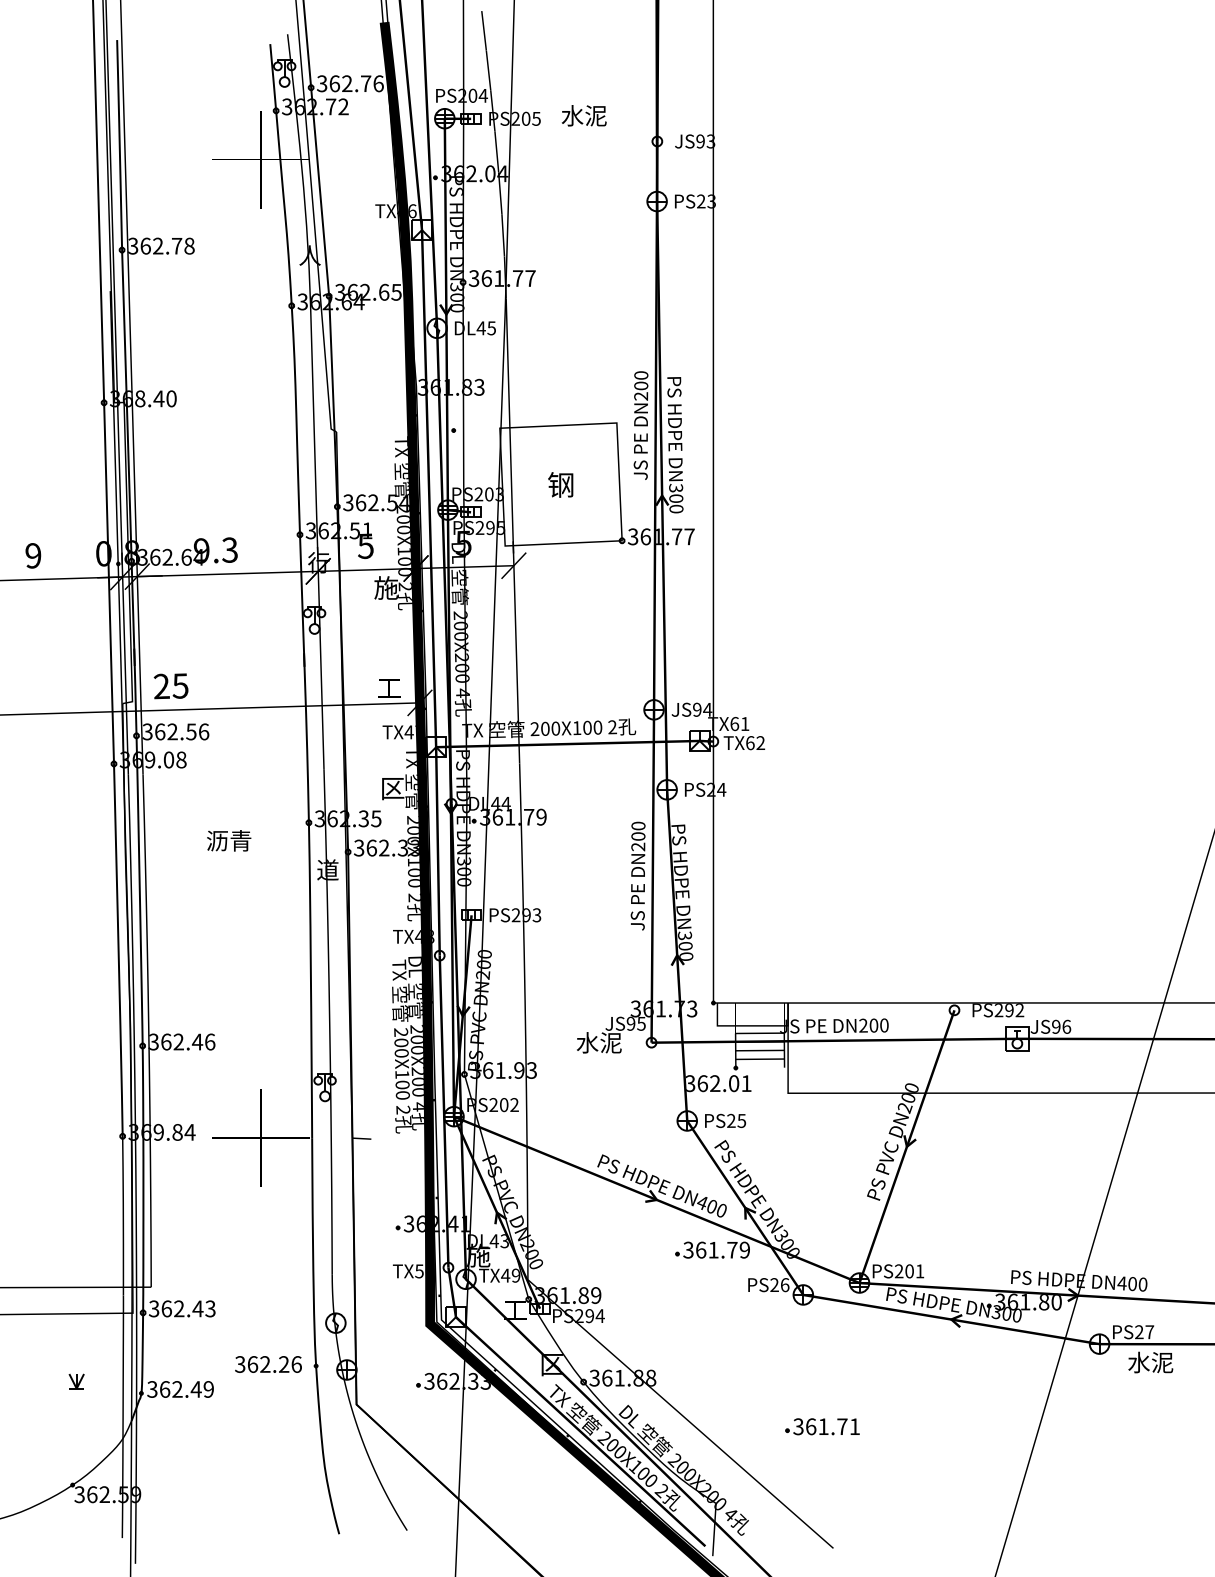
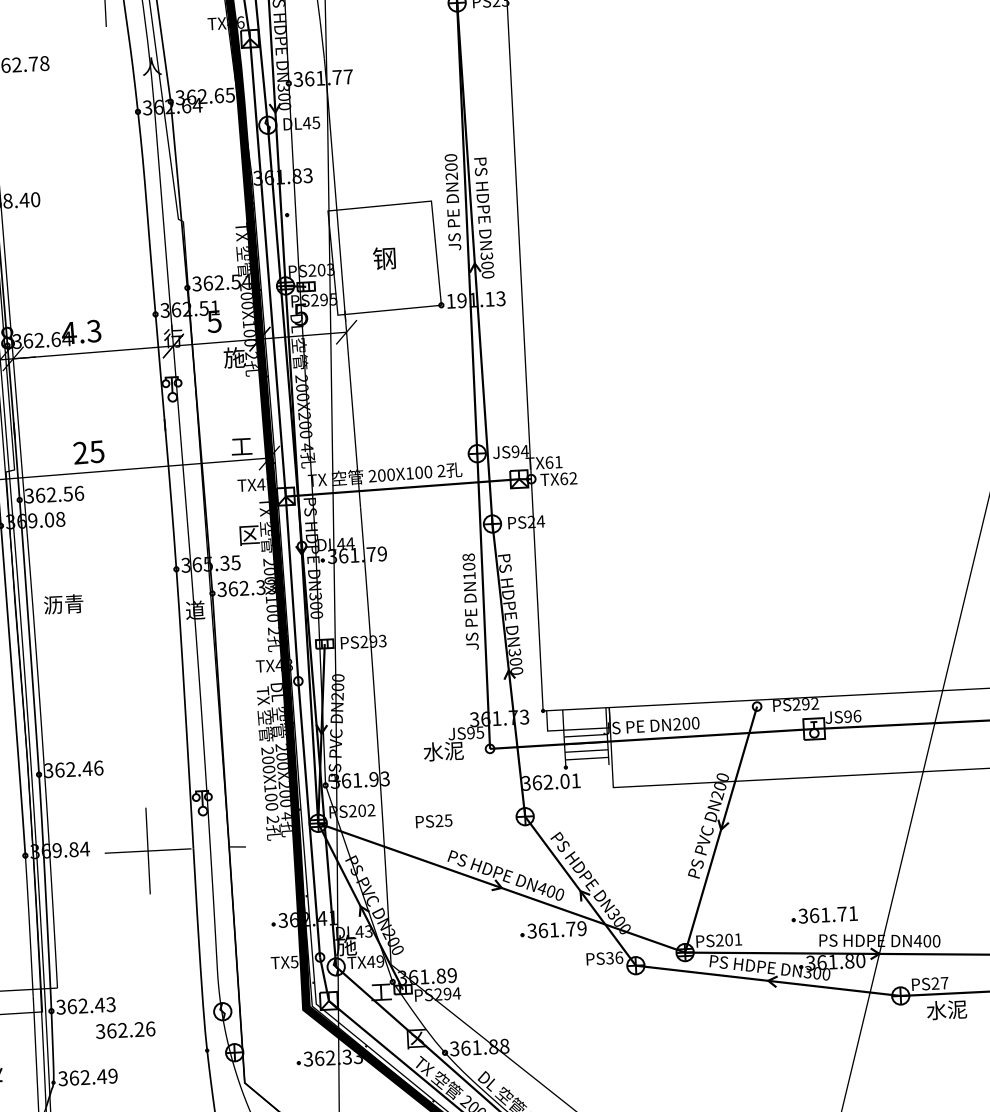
text: (661, 536) -> (476, 299), 361.77 -> 191.13
text: (201, 550) -> (68, 332), 9.3 -> 4.3
text: (170, 686) -> (88, 452), moved
text: (344, 818) -> (207, 563), 362.35 -> 365.35
text: (638, 836) -> (469, 566), DN200 -> DN108
text: (229, 840) -> (64, 604), moved
text: (725, 1120) -> (434, 820), moved
text: (774, 1285) -> (609, 958), PS26 -> PS36
text: (268, 1364) -> (125, 1030), moved
text: (822, 1426) -> (824, 914), moved

